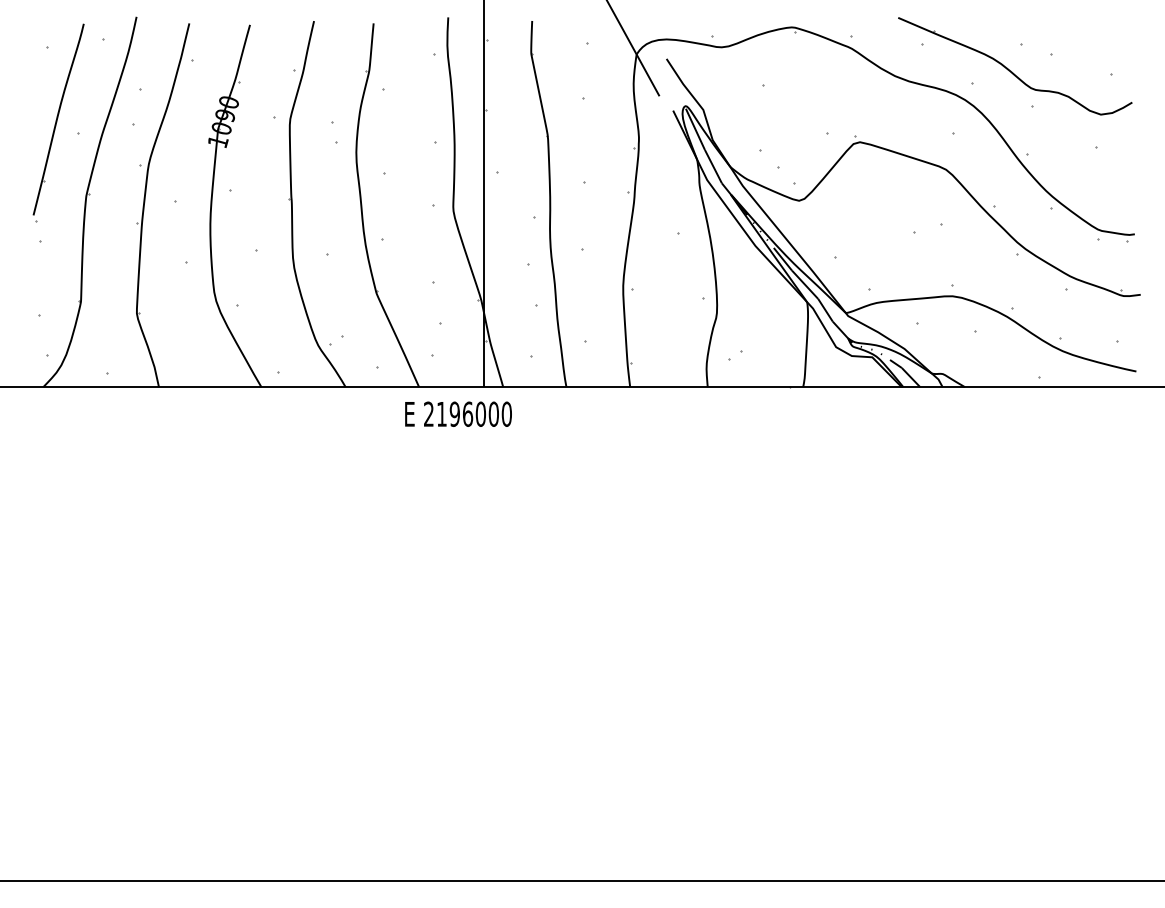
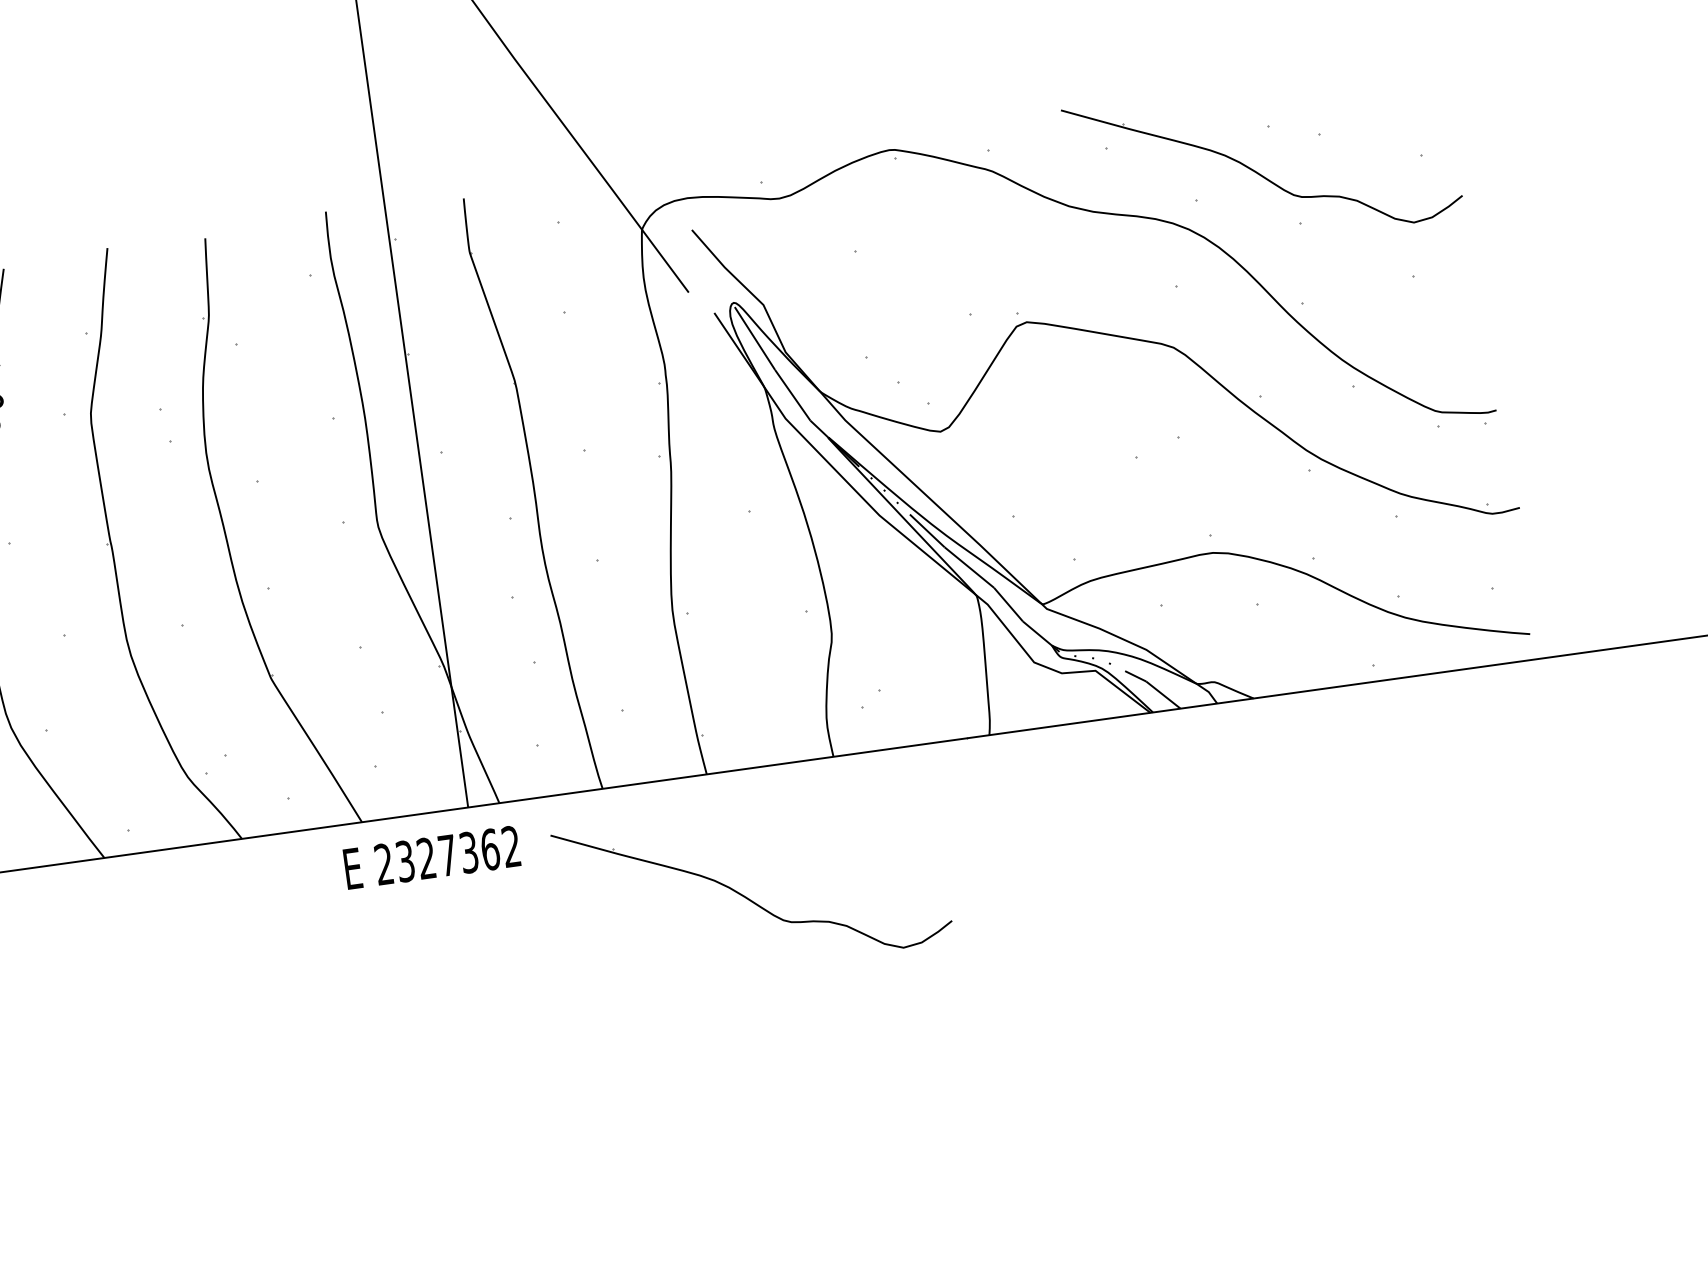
text: (474, 413) -> (458, 852), 2196000 -> 2327362
part: (648, 459) -> (753, 888), added

